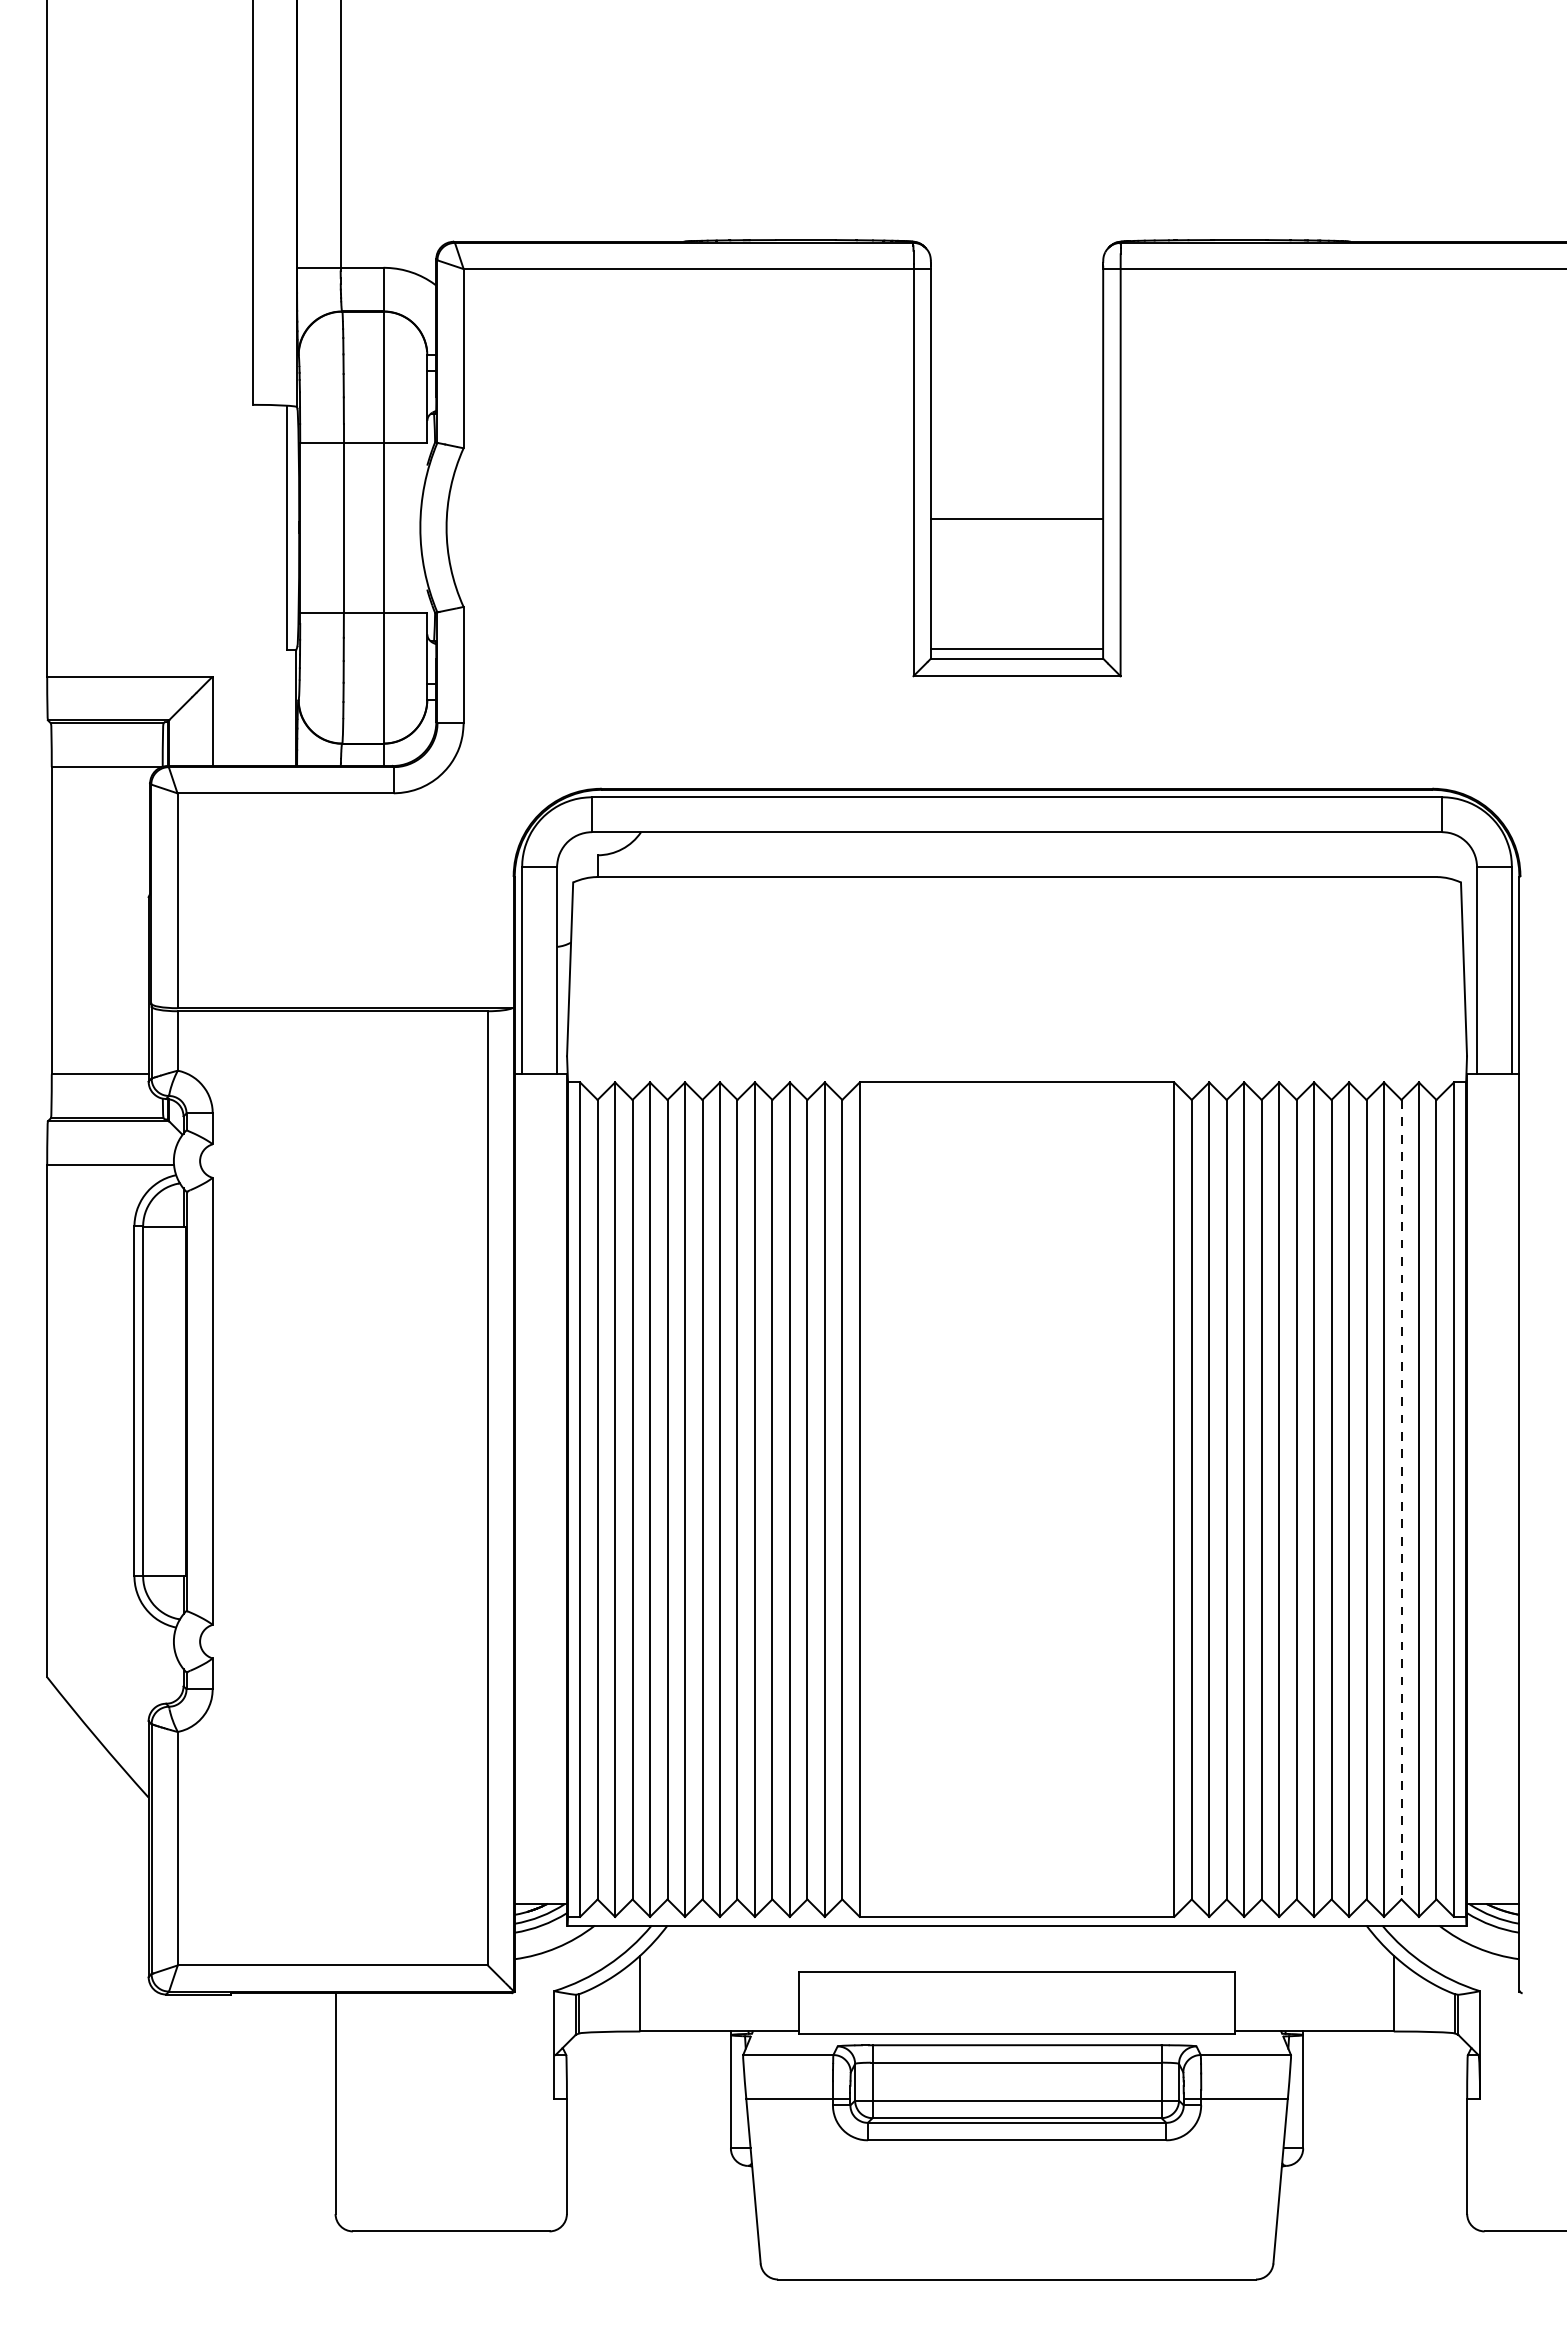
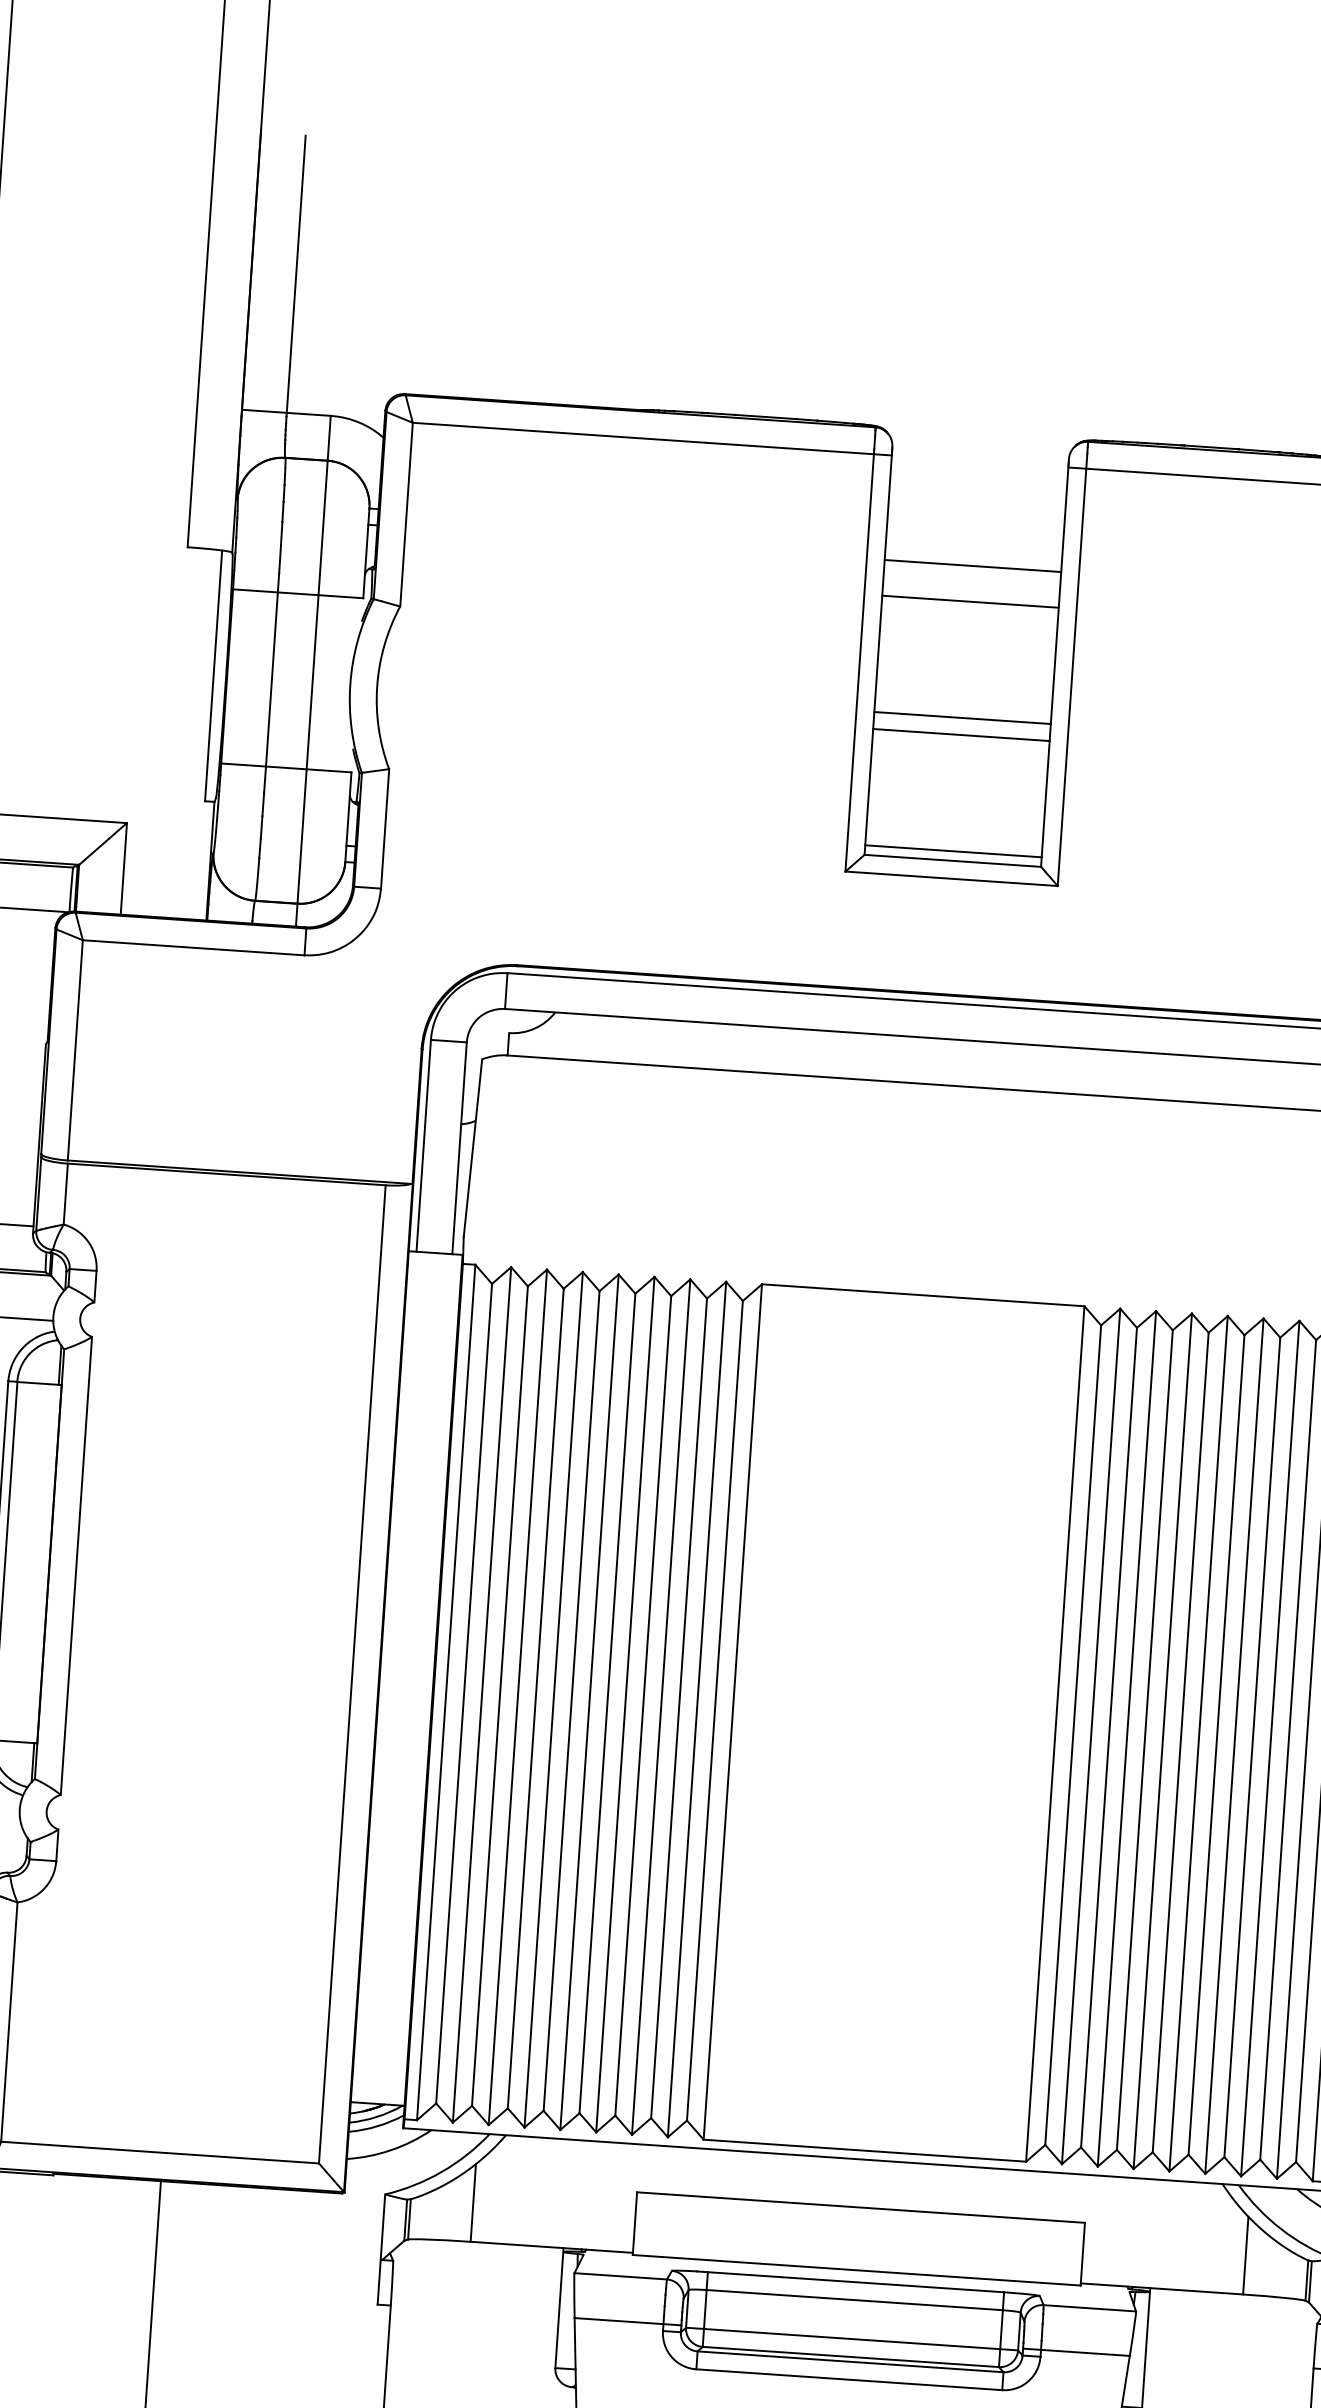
line: (1016, 371) -> (972, 566), added
line: (1016, 405) -> (969, 601), added
line: (1016, 535) -> (960, 734), added
line: (1401, 1499) -> (1288, 1749), dashed -> solid

